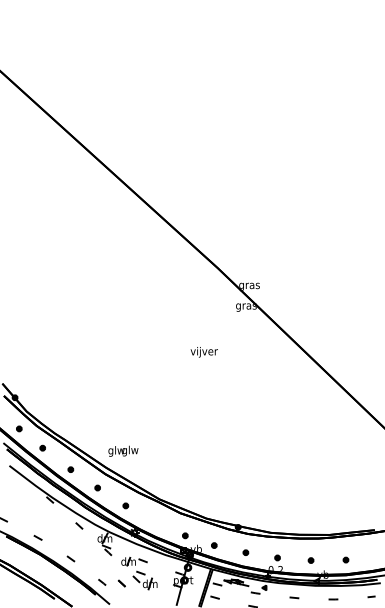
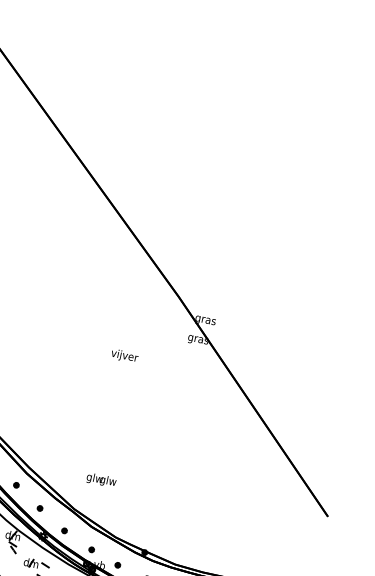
text: (203, 352) -> (123, 356), moved
text: (123, 450) -> (101, 479), moved
part: (154, 522) -> (64, 530), added

